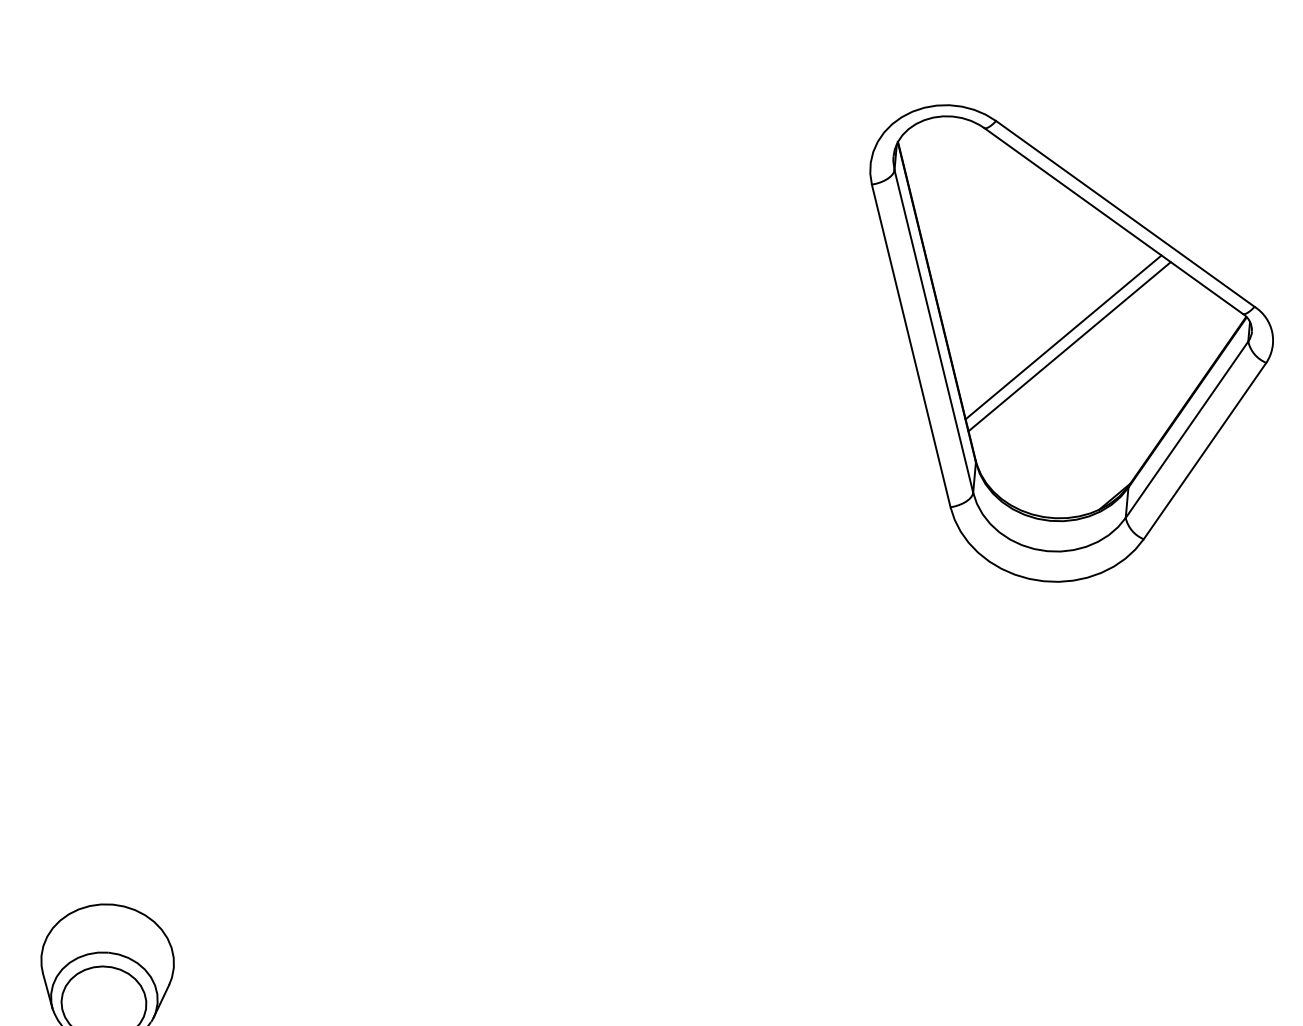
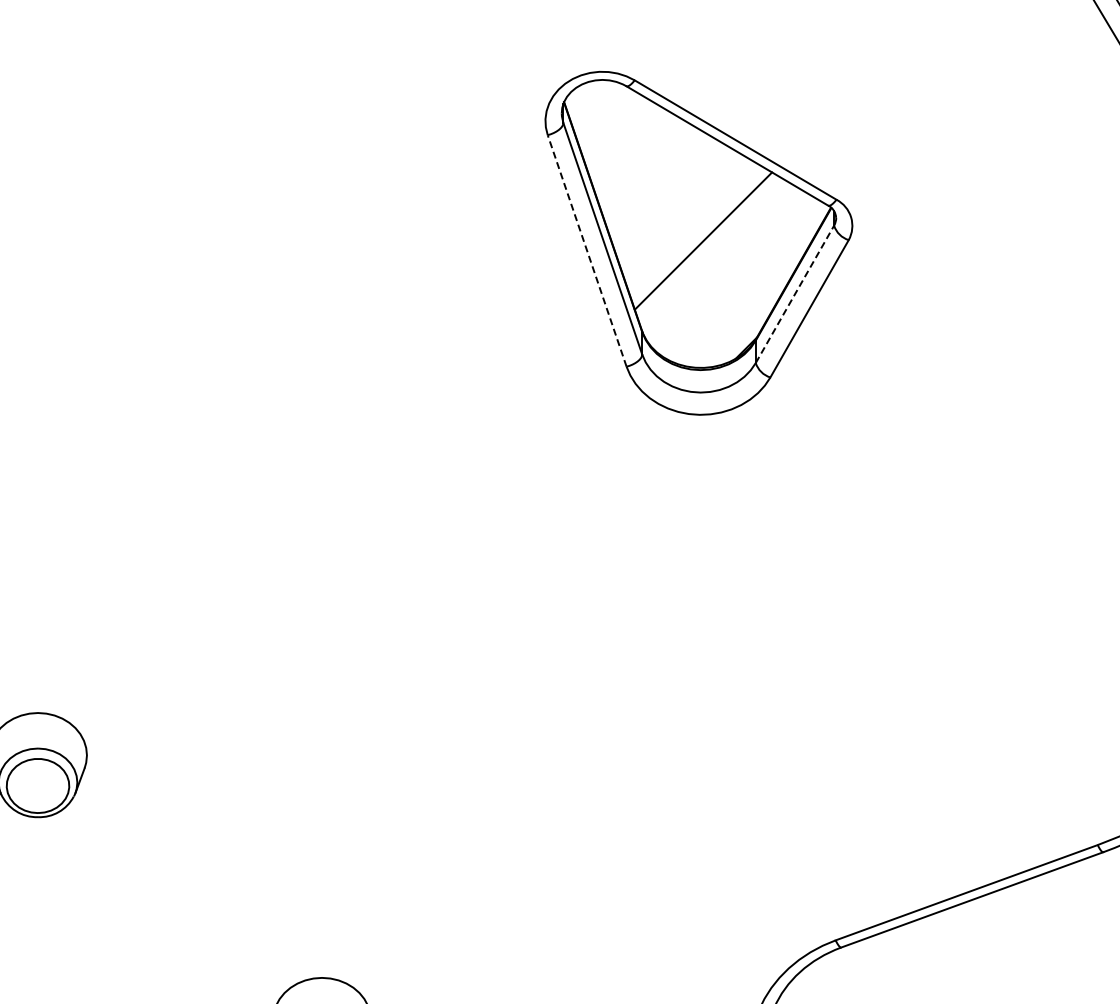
line: (1062, 337) -> (697, 234), removed
line: (911, 345) -> (587, 250), solid -> dashed
line: (1187, 428) -> (795, 293), solid -> dashed

